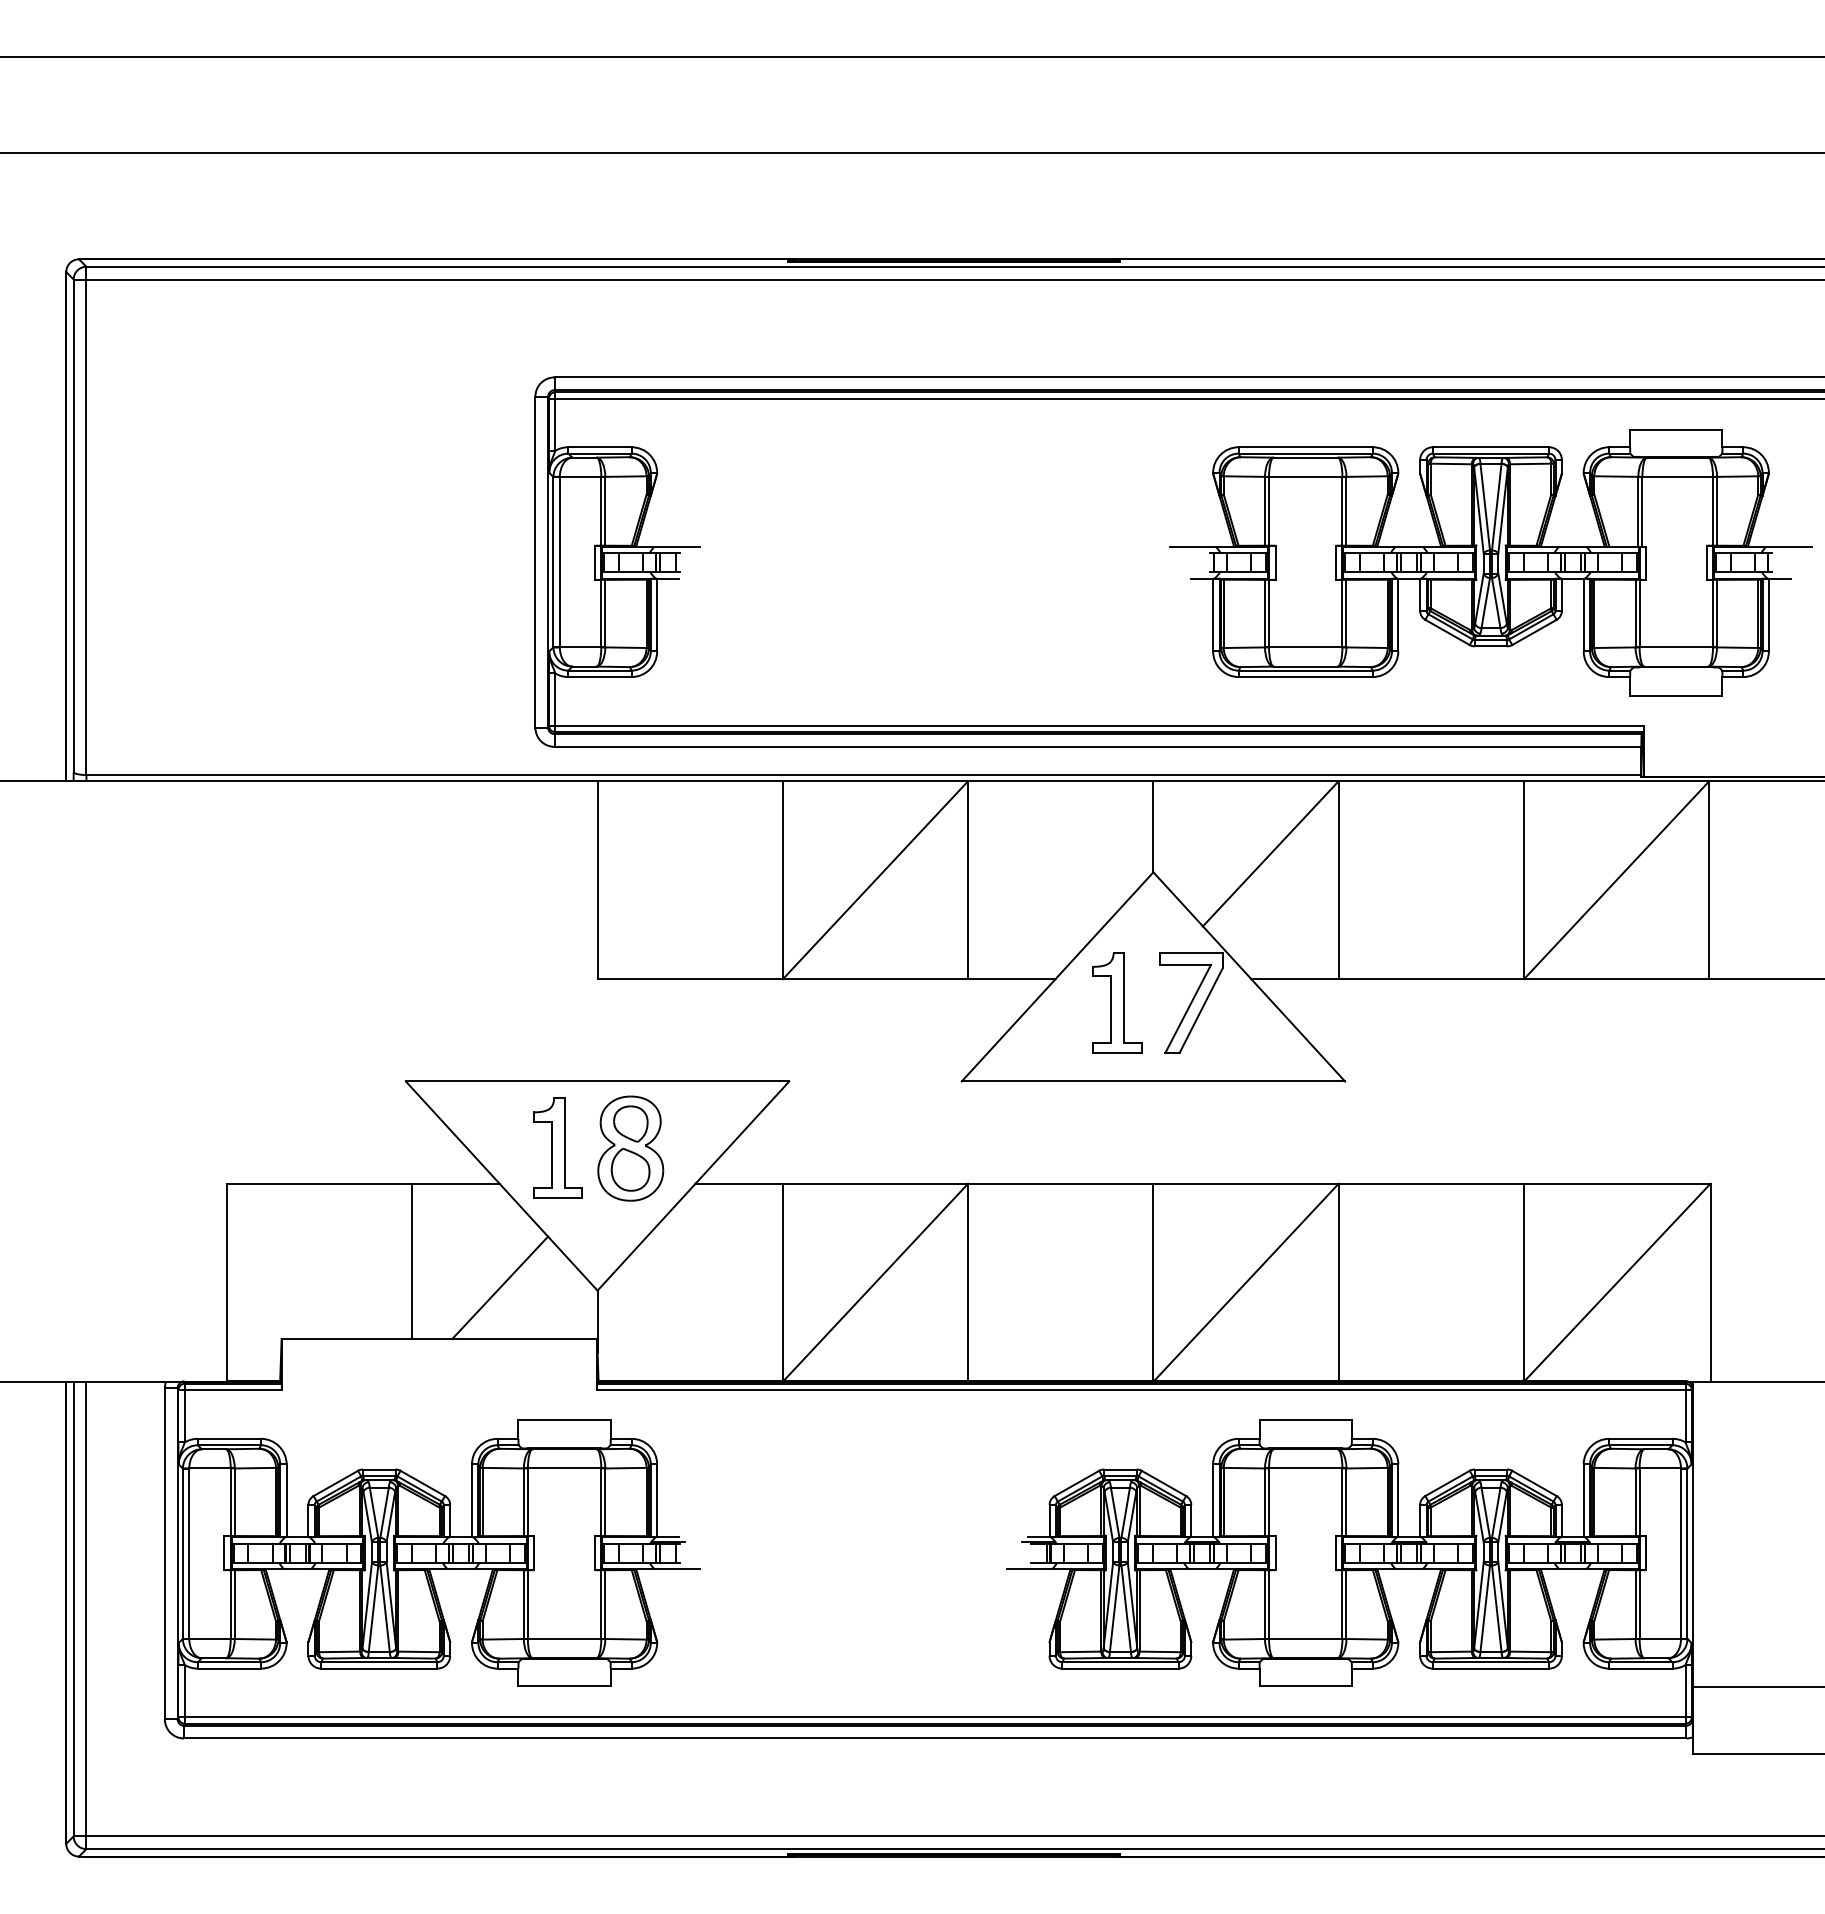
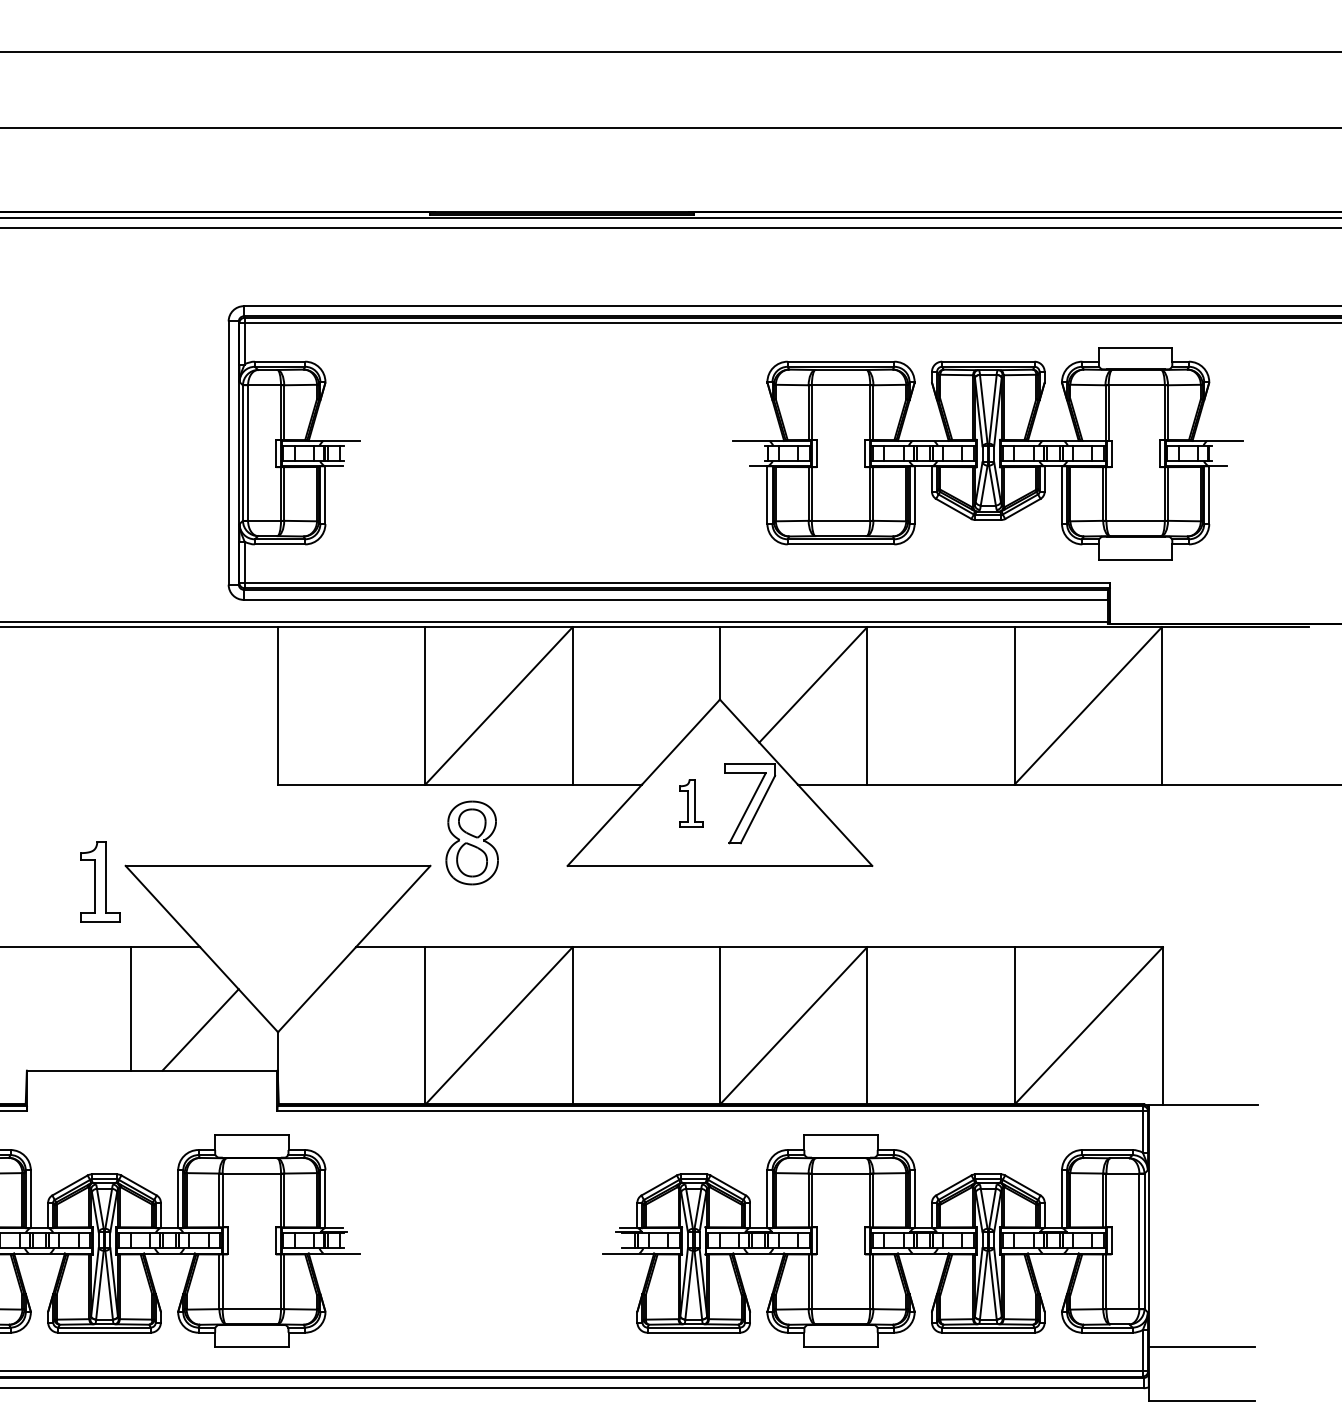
part: (1117, 1002) -> (691, 803), size x0.6
part: (557, 1147) -> (99, 881), moved
part: (630, 1148) -> (471, 842), moved

